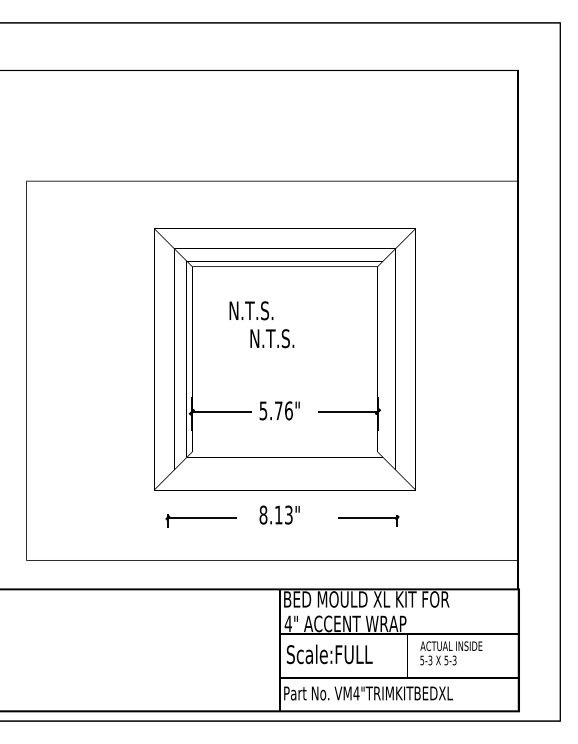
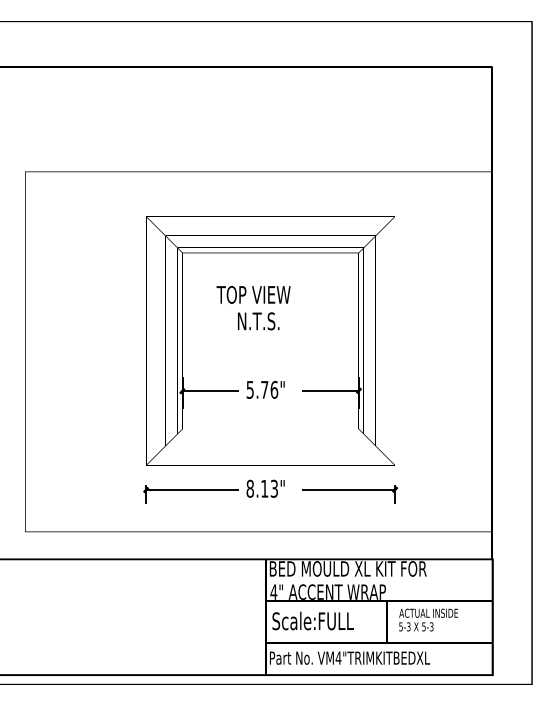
text: (266, 310) -> (253, 294), N.T.S. -> TOP VIEW
part: (200, 520) -> (190, 493), size x1.43
part: (368, 520) -> (349, 493), size x1.67

